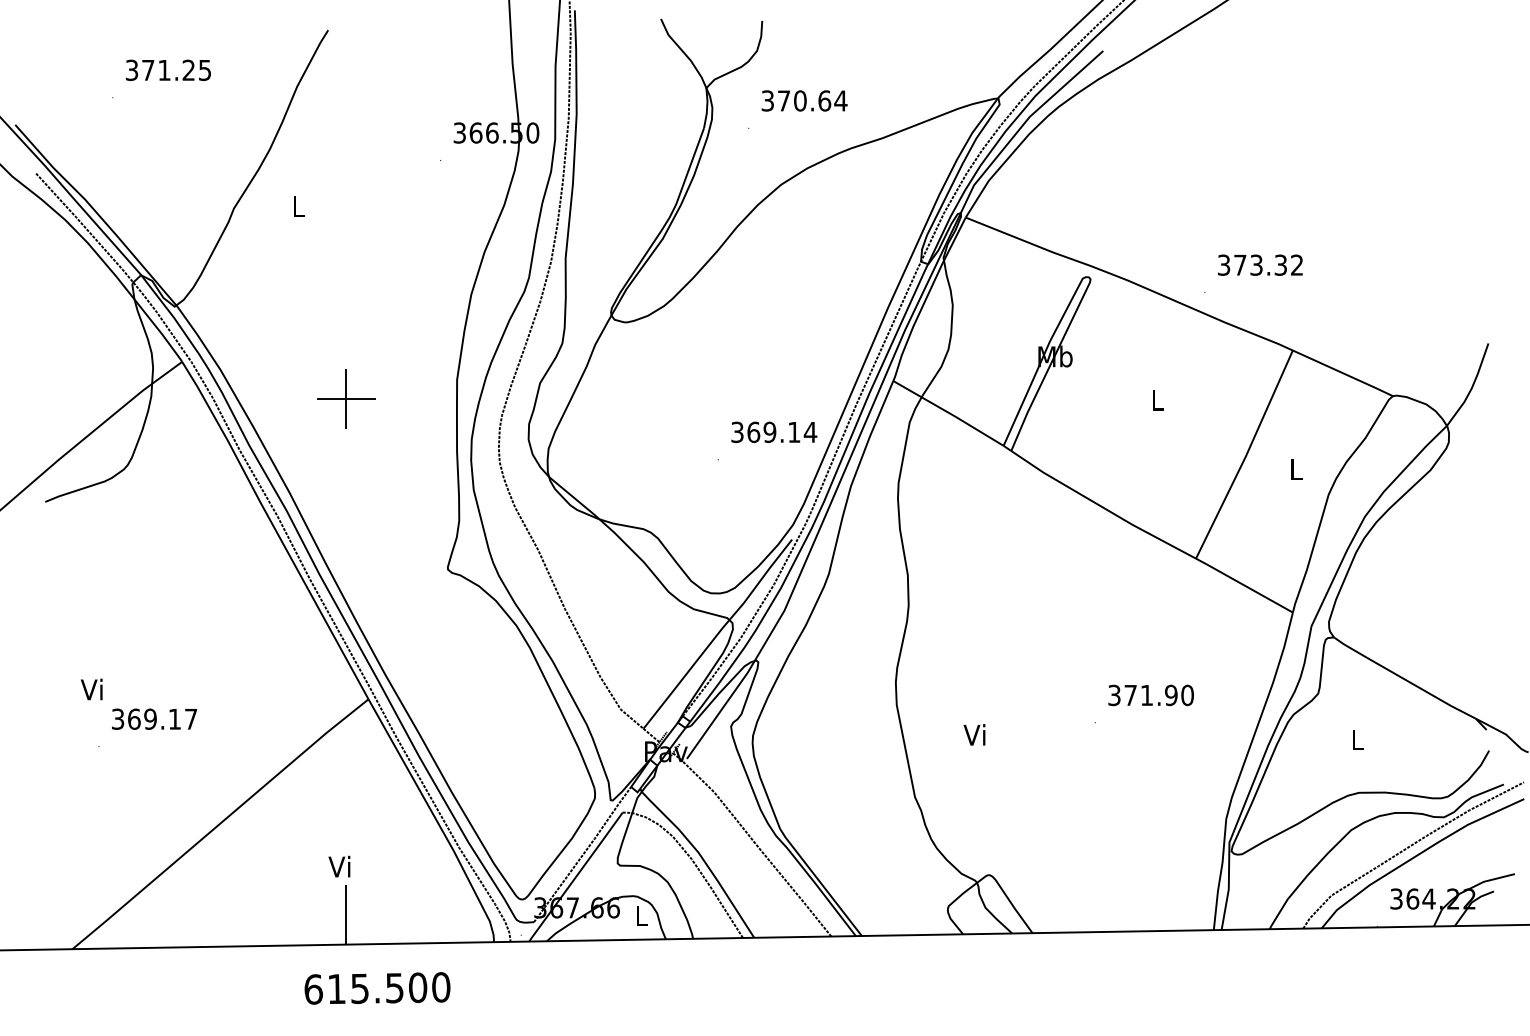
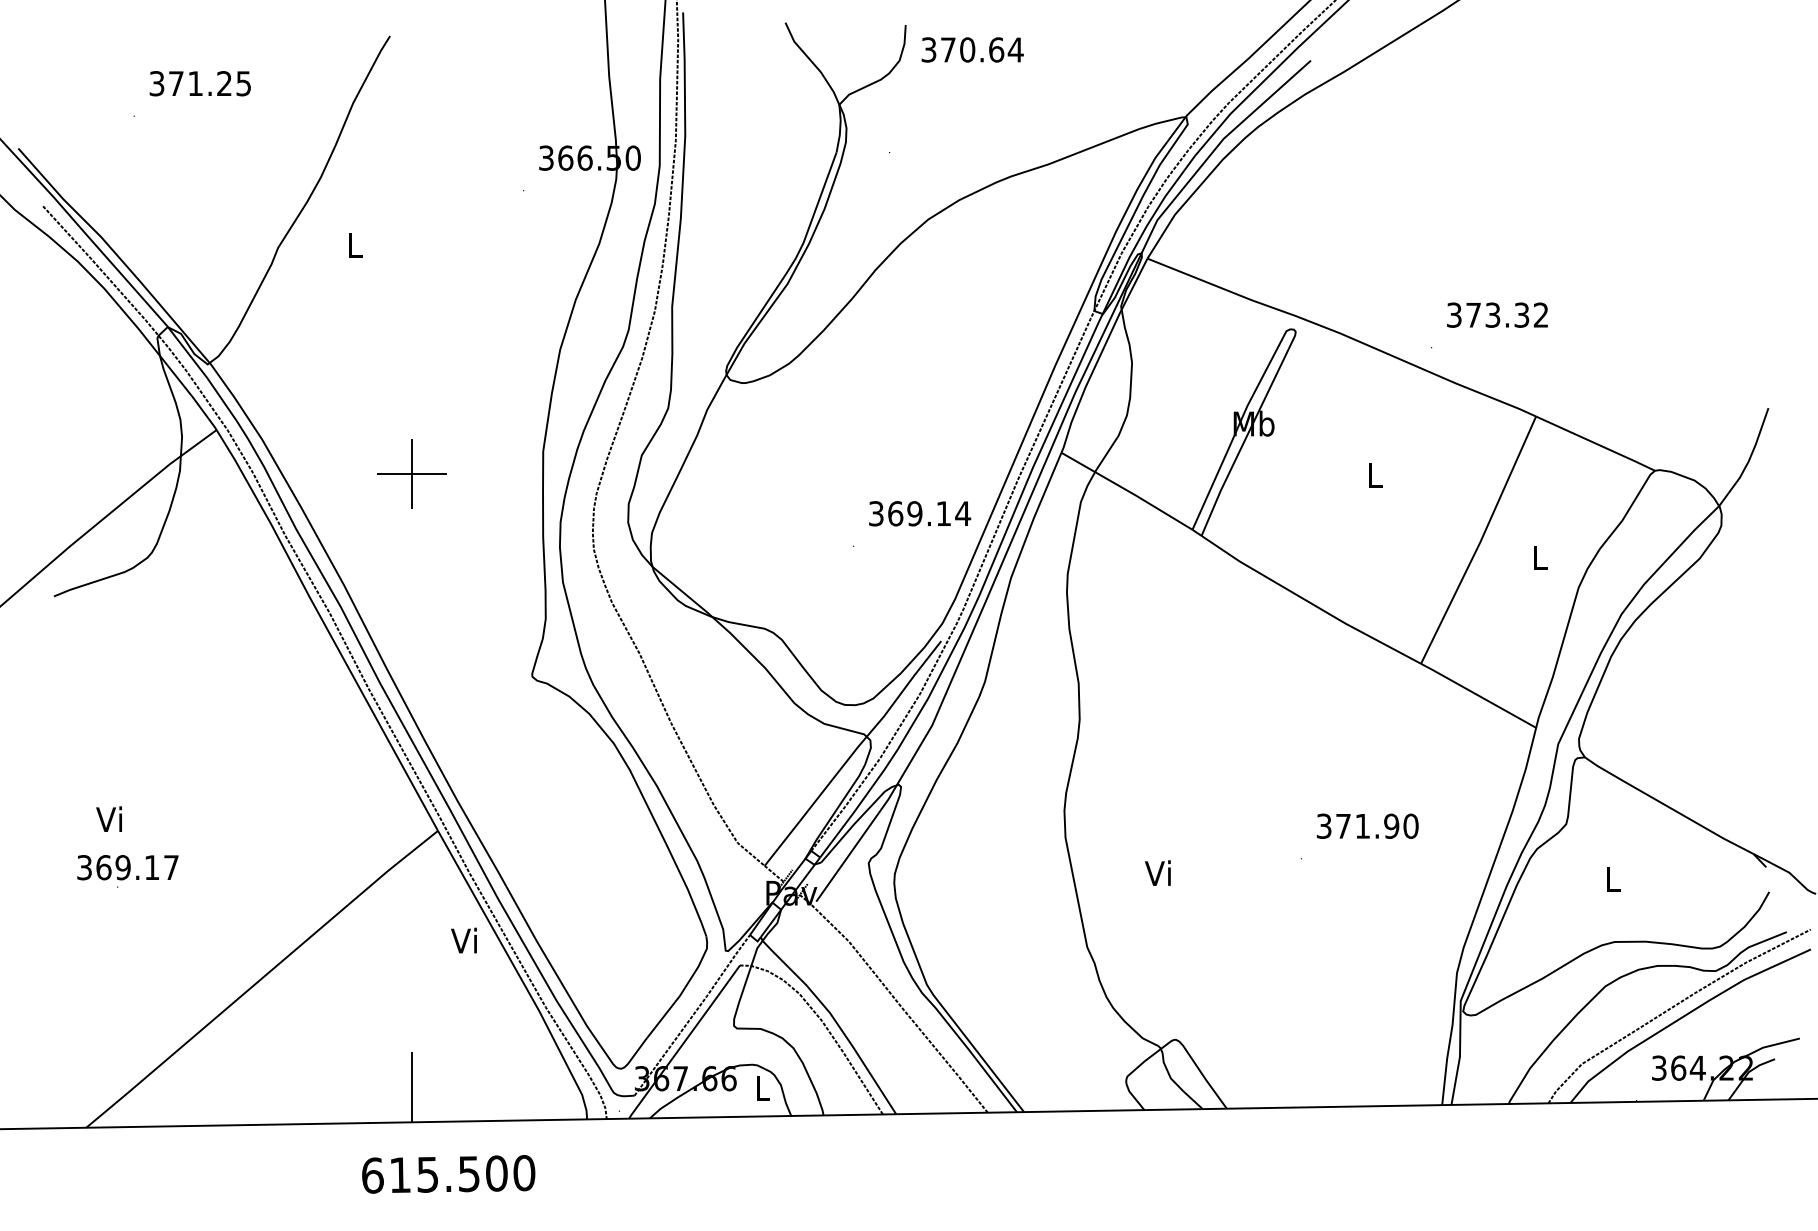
text: (804, 100) -> (972, 49), moved
text: (154, 718) -> (127, 866), moved
text: (339, 866) -> (464, 940), moved

